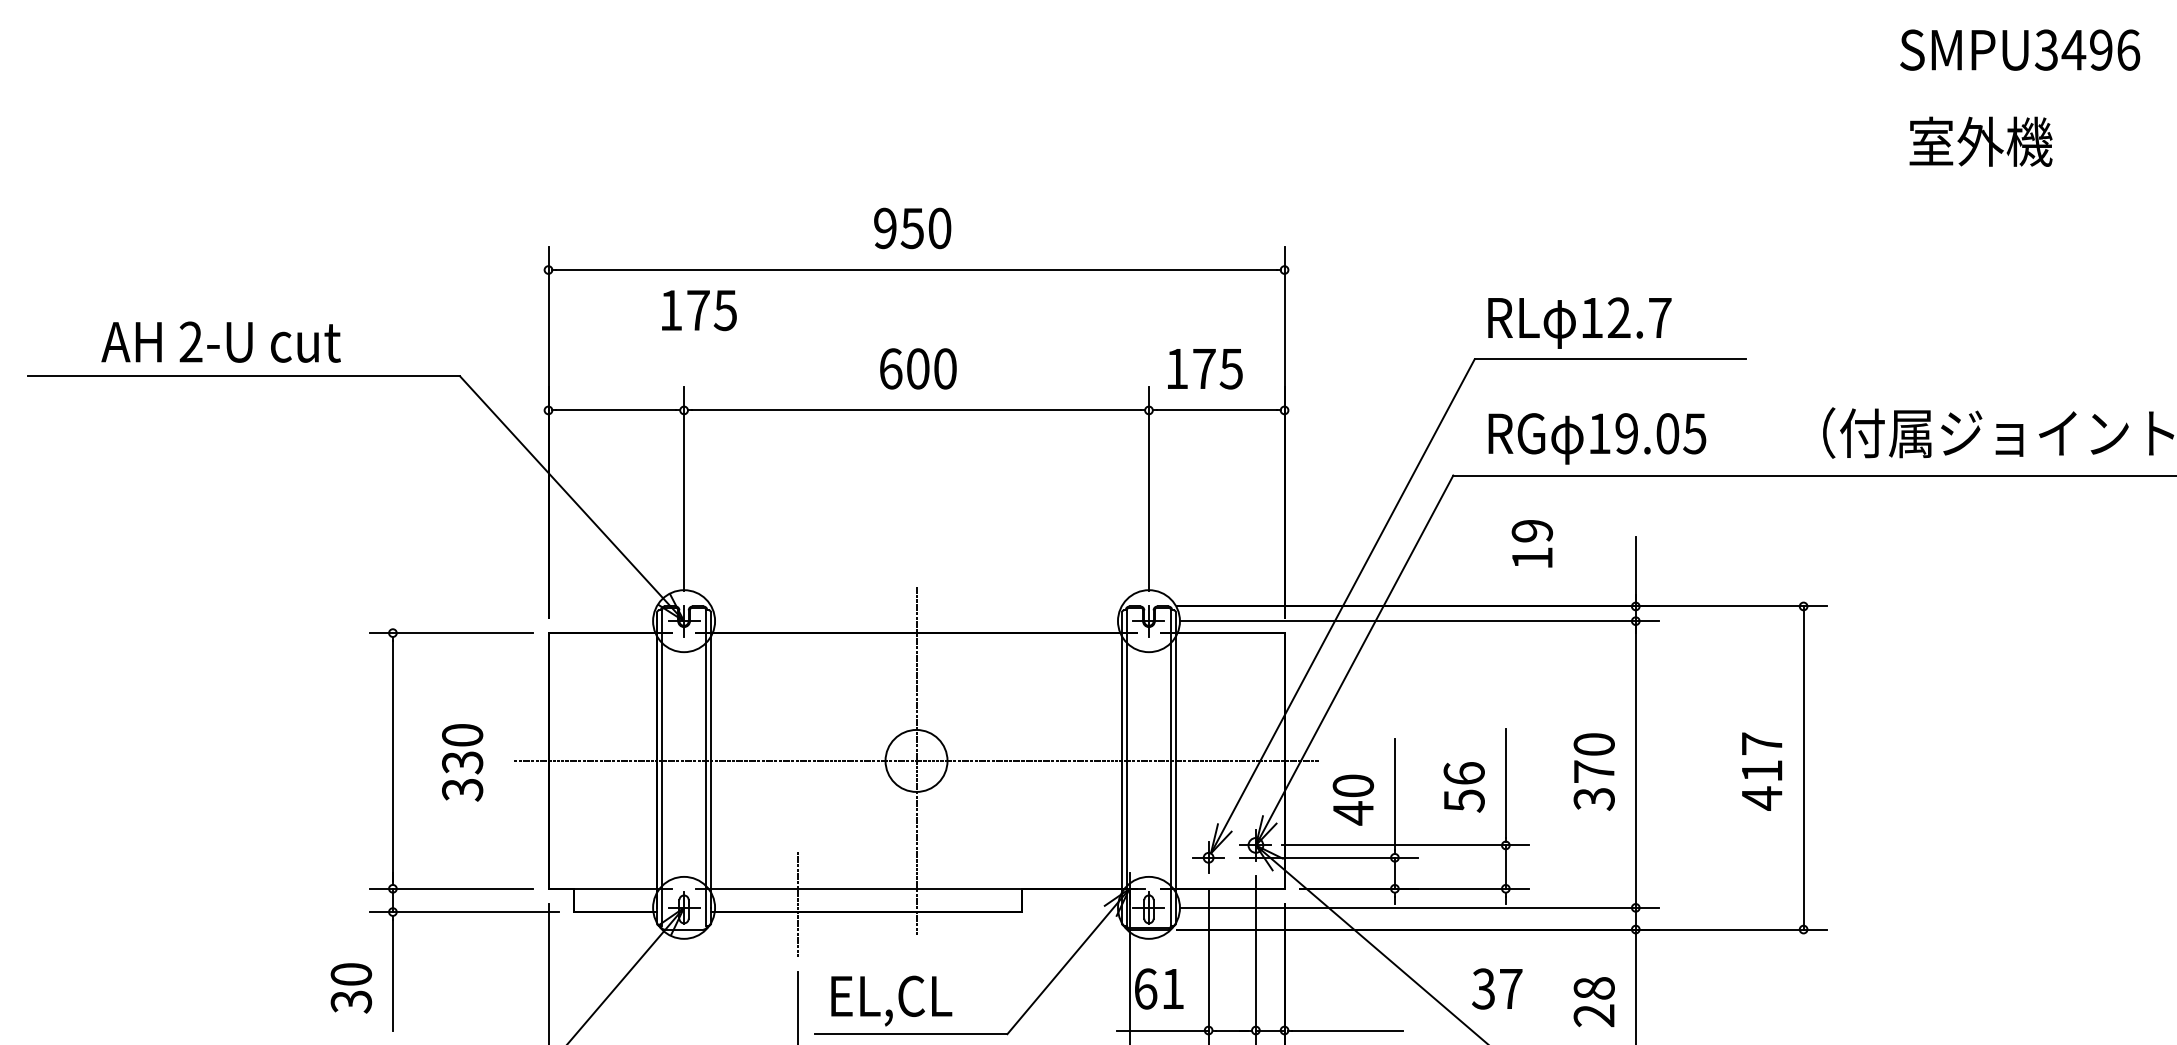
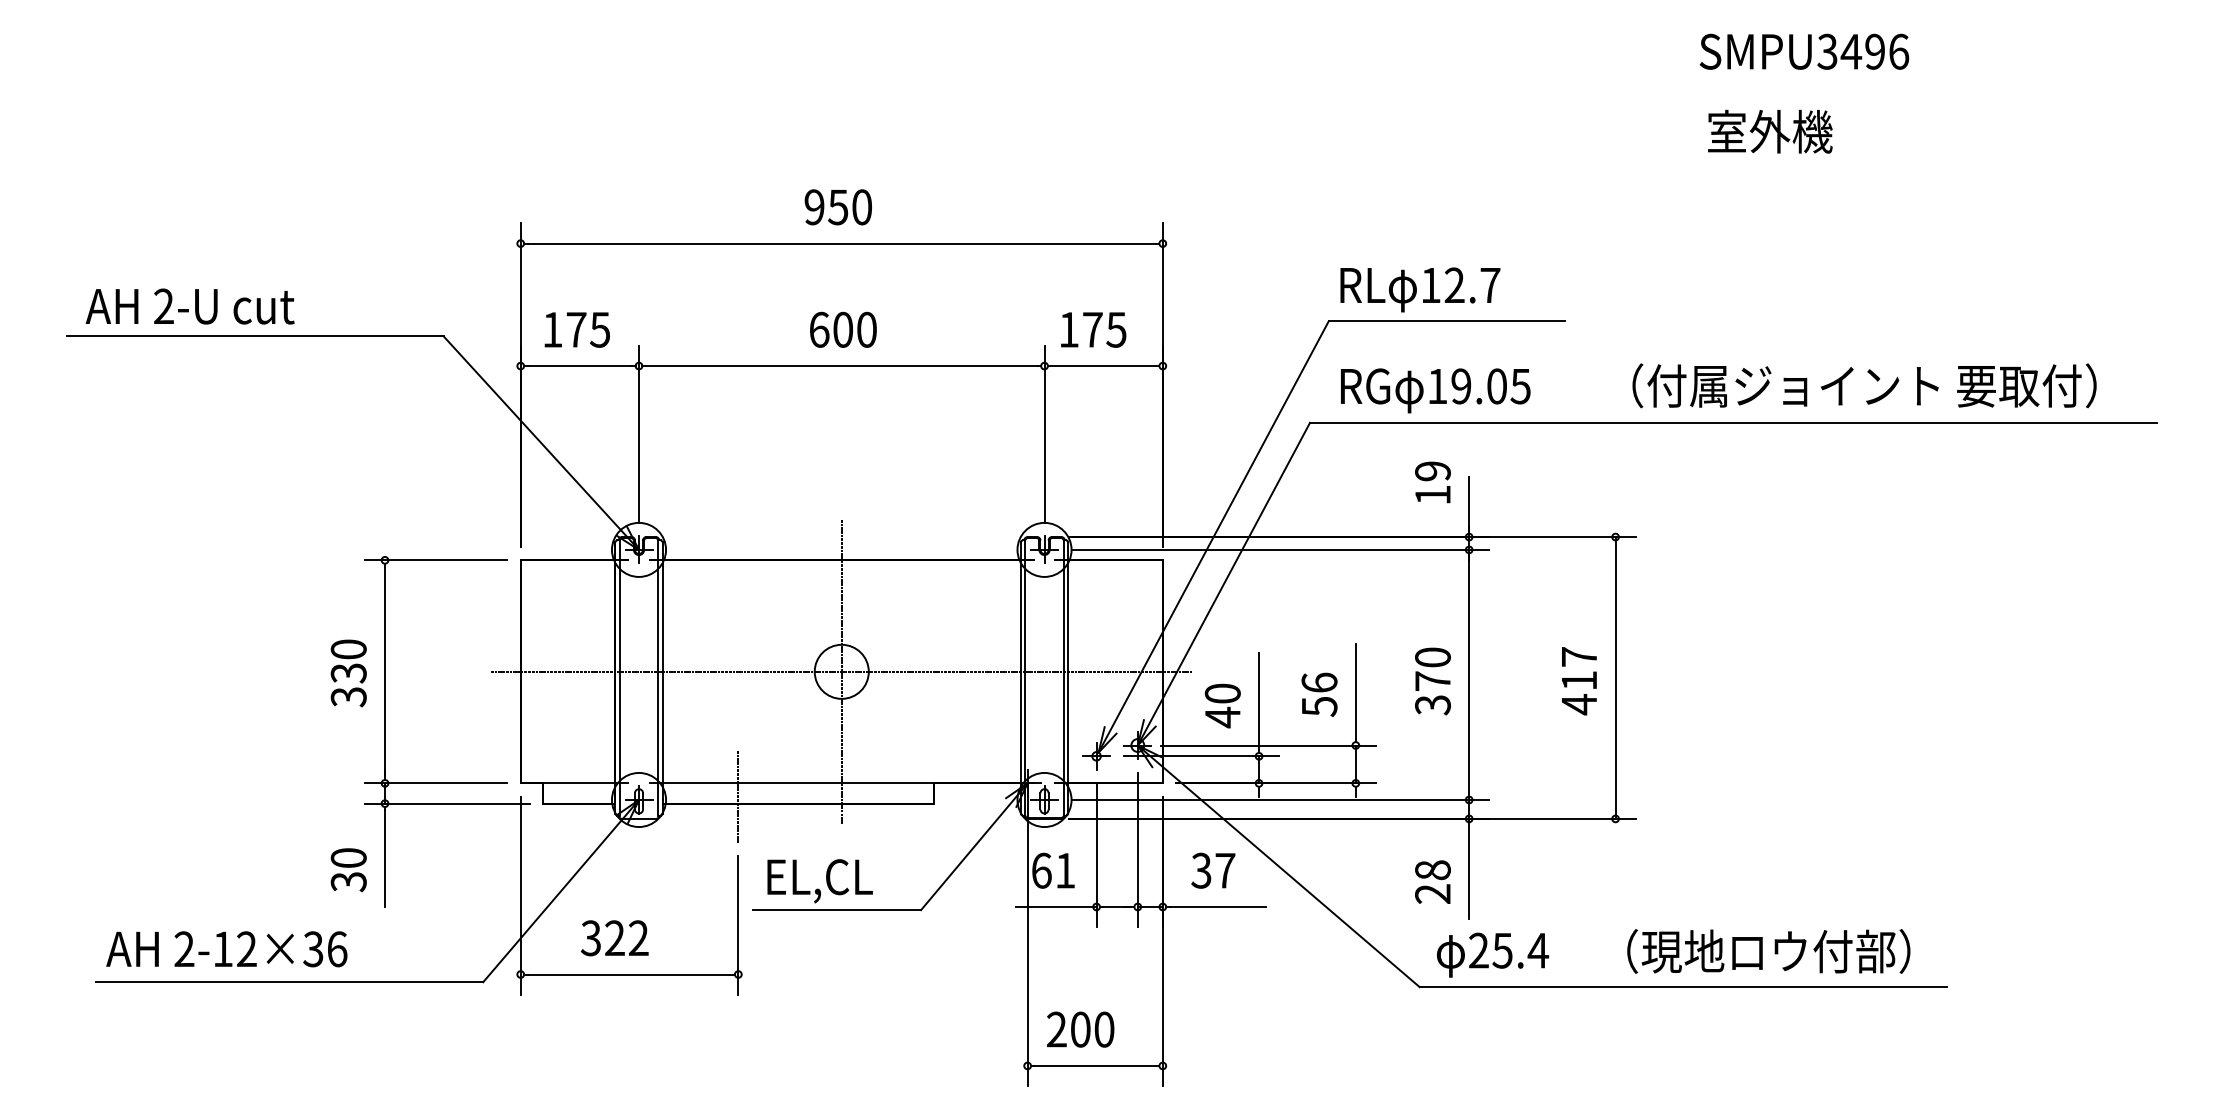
text: (698, 310) -> (576, 329), moved
text: (220, 342) -> (189, 306), moved
text: (1531, 543) -> (1432, 482), moved
text: (462, 762) -> (348, 673), moved
text: (1497, 988) -> (1213, 870), moved

